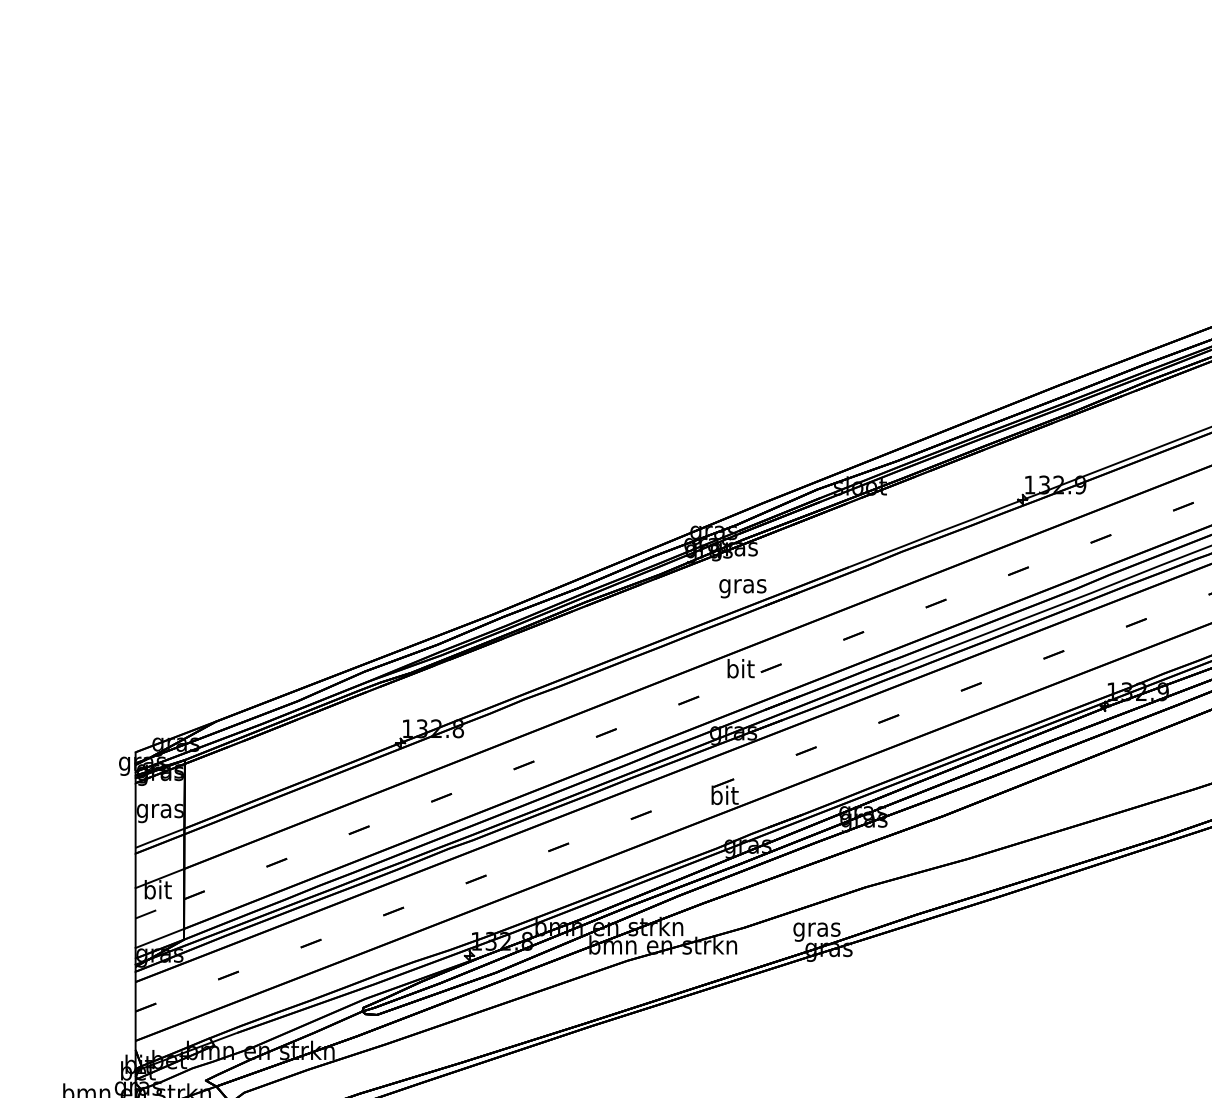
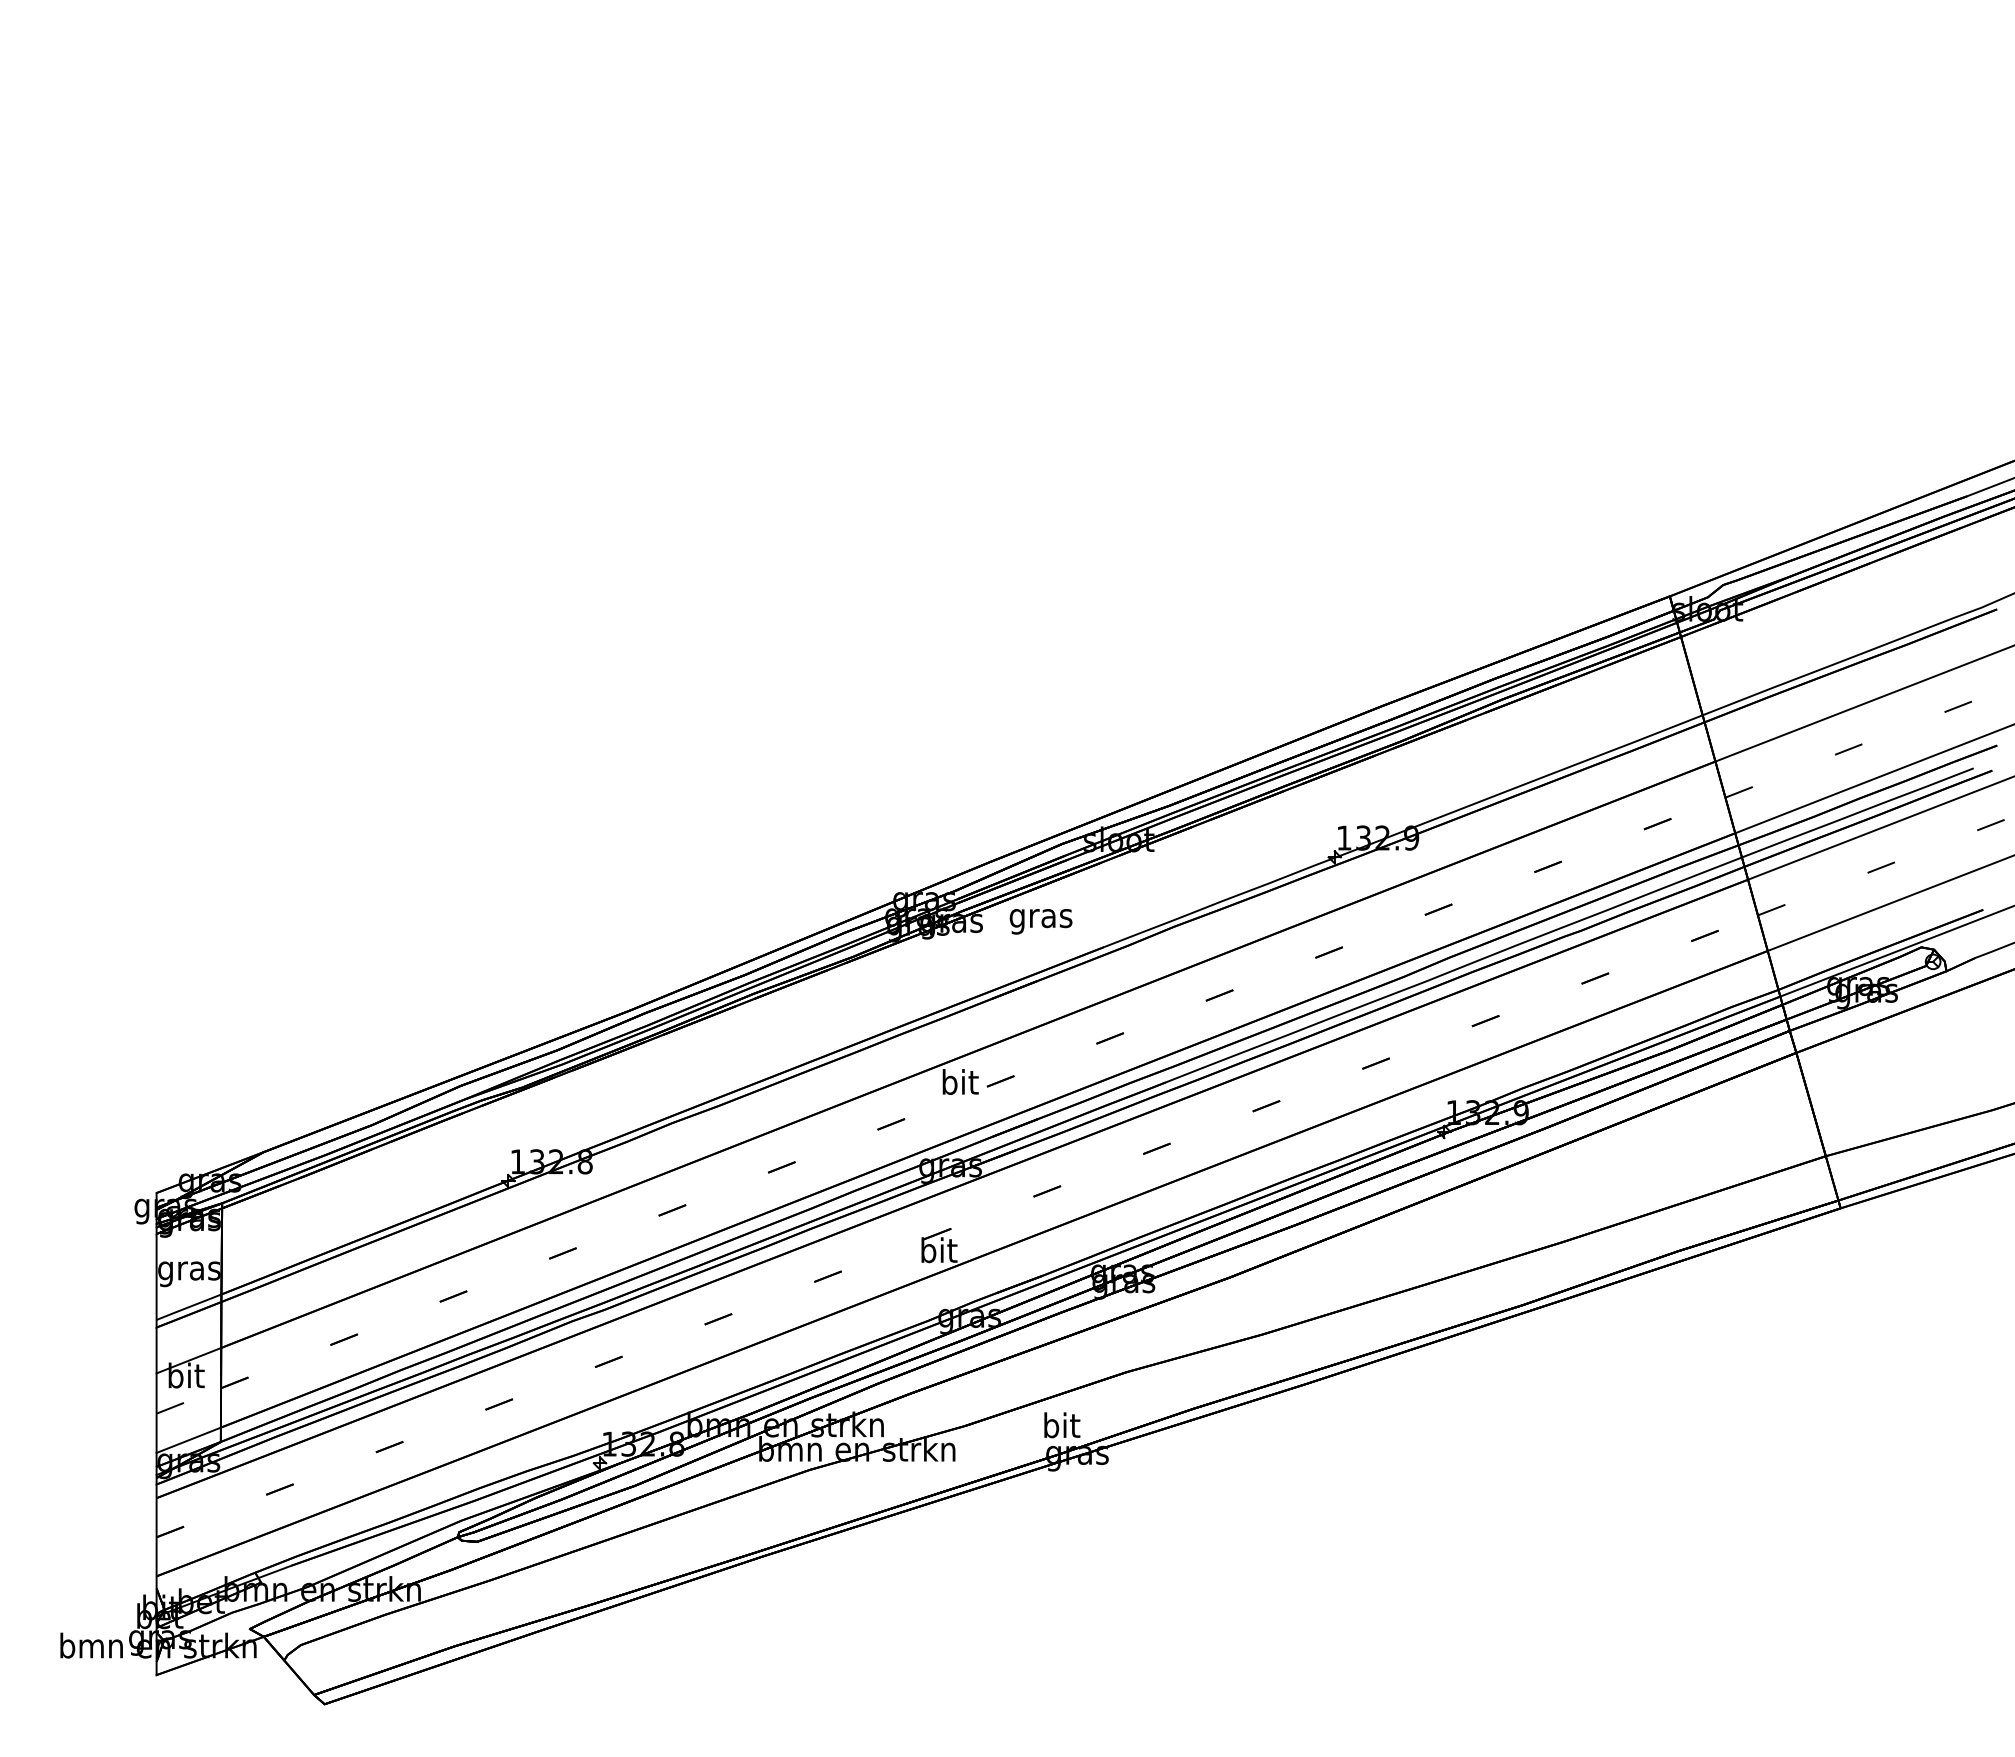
text: (742, 588) -> (1040, 921), moved
text: (817, 929) -> (1061, 1428), gras -> bit

